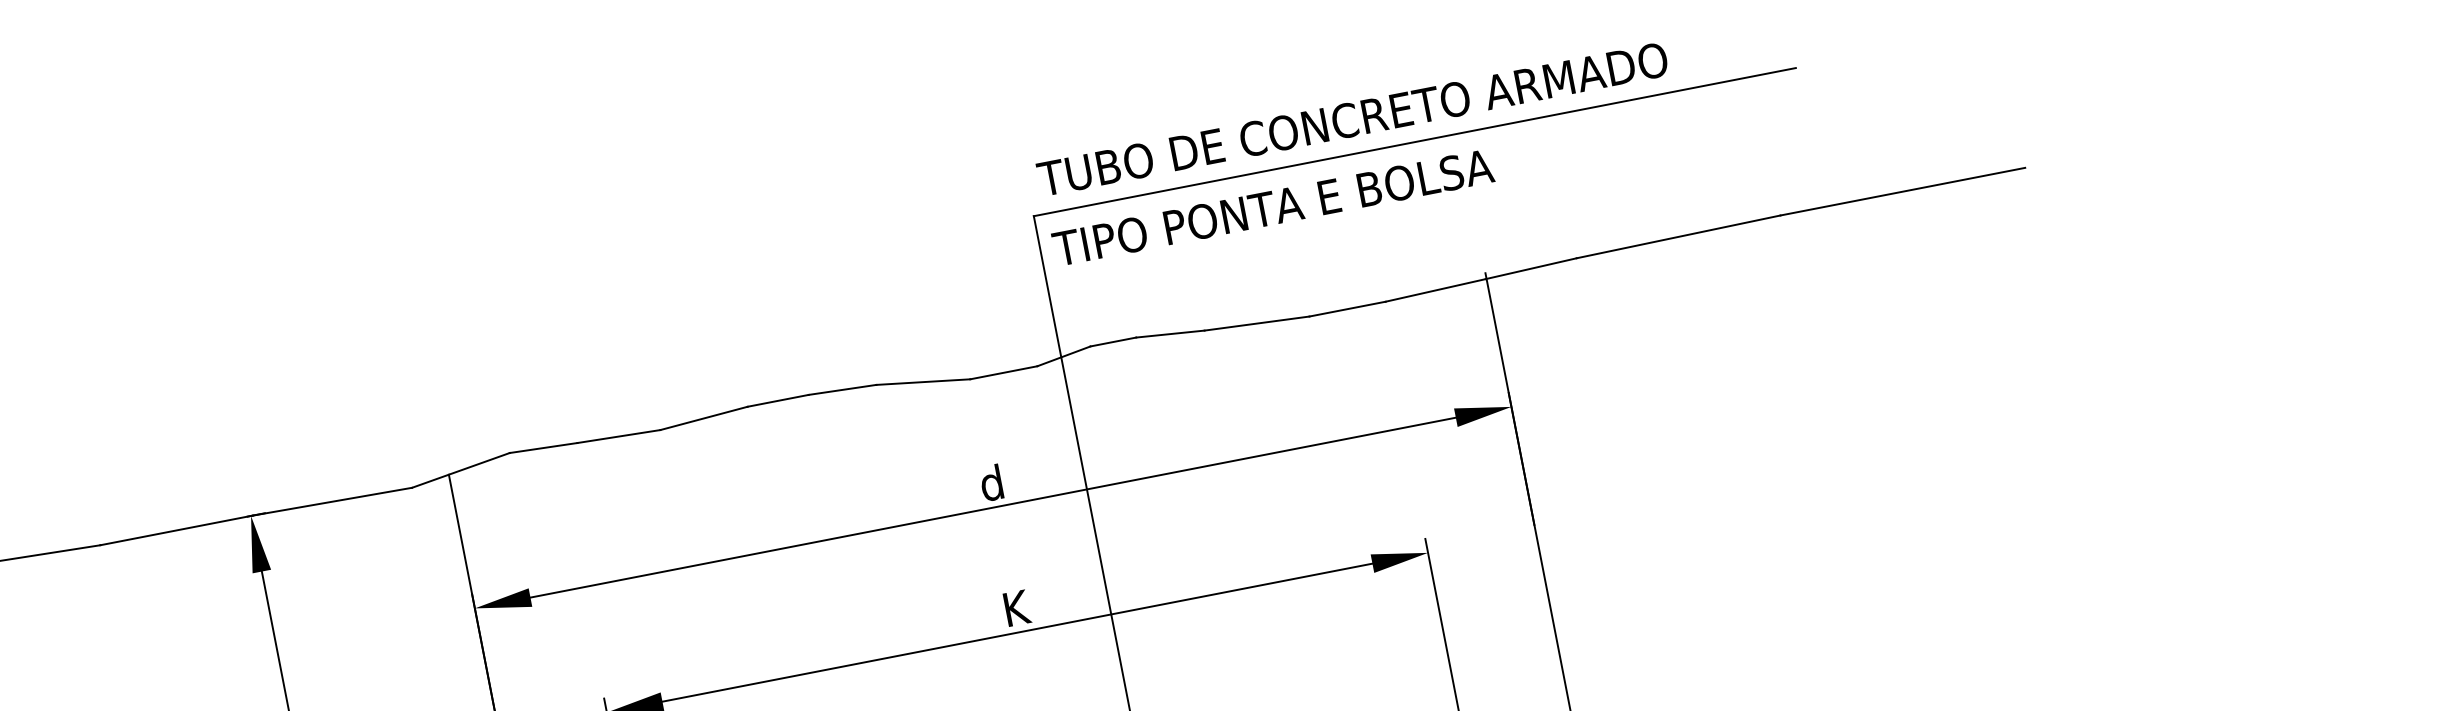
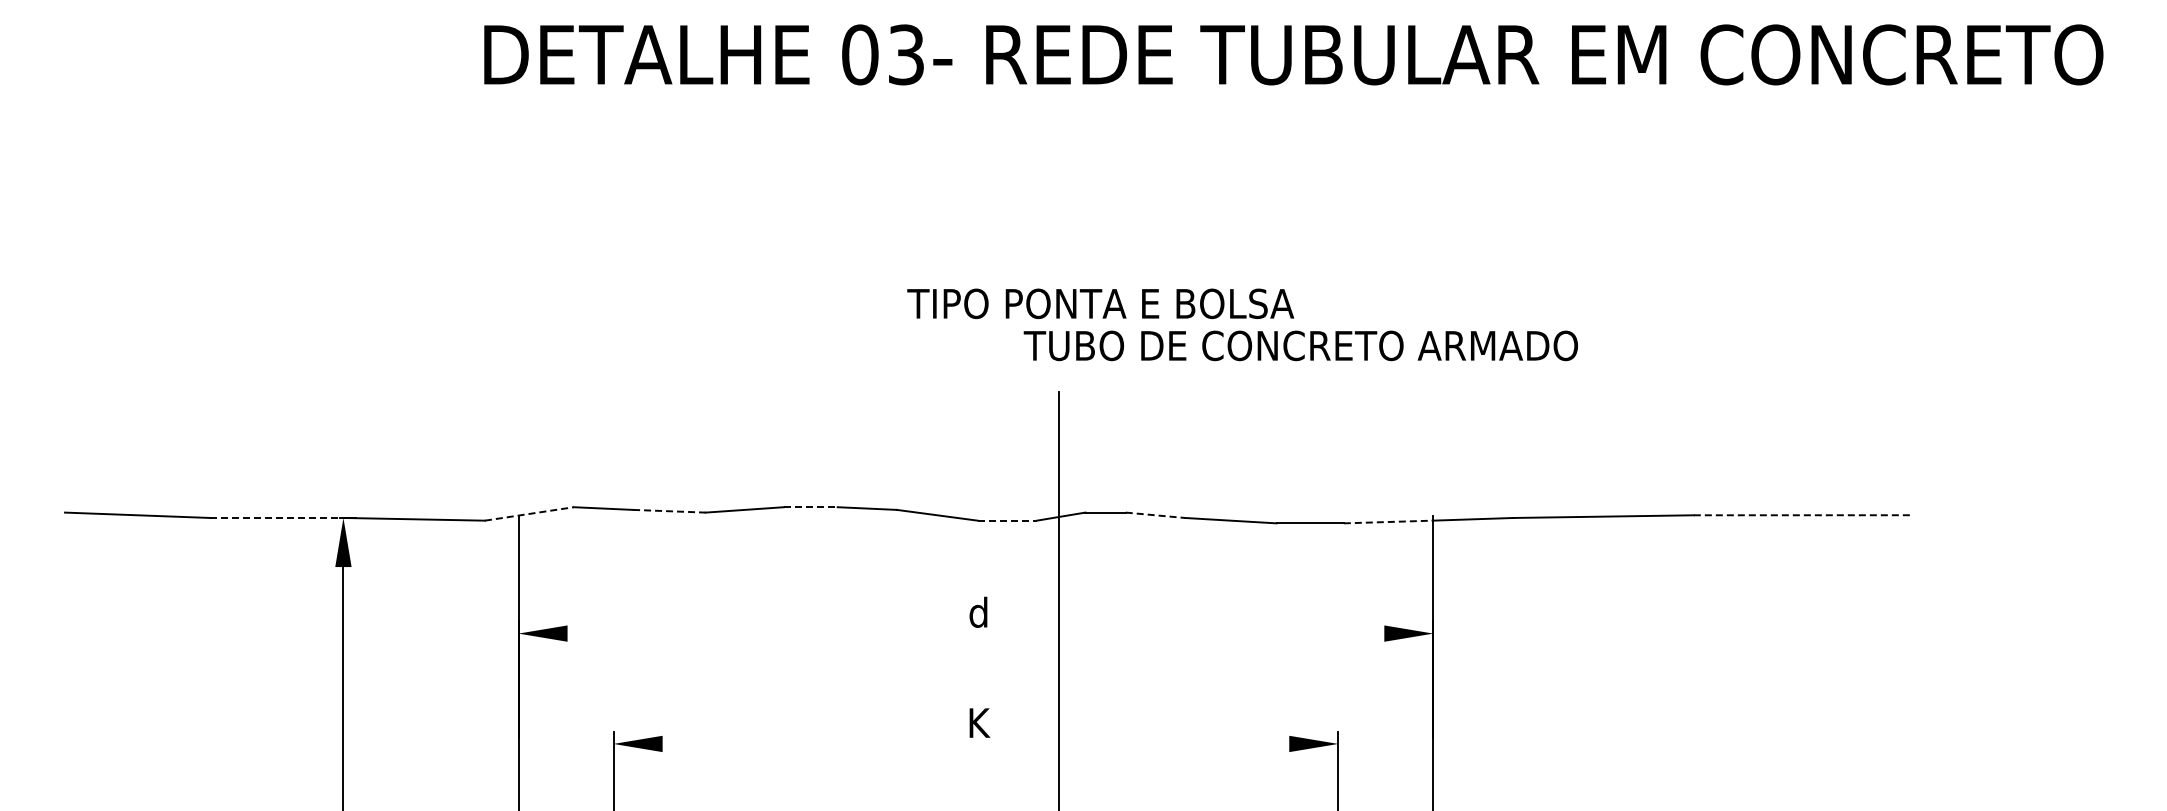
text: (1352, 119) -> (1300, 345), moved
line: (1414, 142) -> (1394, 392), removed
line: (1903, 191) -> (1802, 515), solid -> dashed
text: (1272, 207) -> (1100, 303), moved
line: (1436, 290) -> (1388, 522), solid -> dashed
line: (1170, 334) -> (1155, 515), solid -> dashed
line: (1004, 372) -> (1007, 520), solid -> dashed
line: (777, 401) -> (810, 507), solid -> dashed
line: (619, 436) -> (669, 511), solid -> dashed
line: (460, 469) -> (529, 513), solid -> dashed
line: (992, 507) -> (975, 633), removed
line: (177, 529) -> (278, 517), solid -> dashed
line: (1016, 632) -> (975, 743), removed

